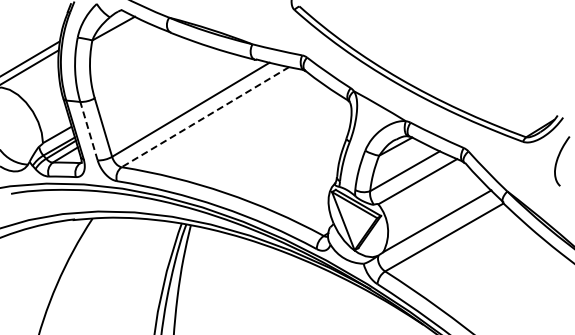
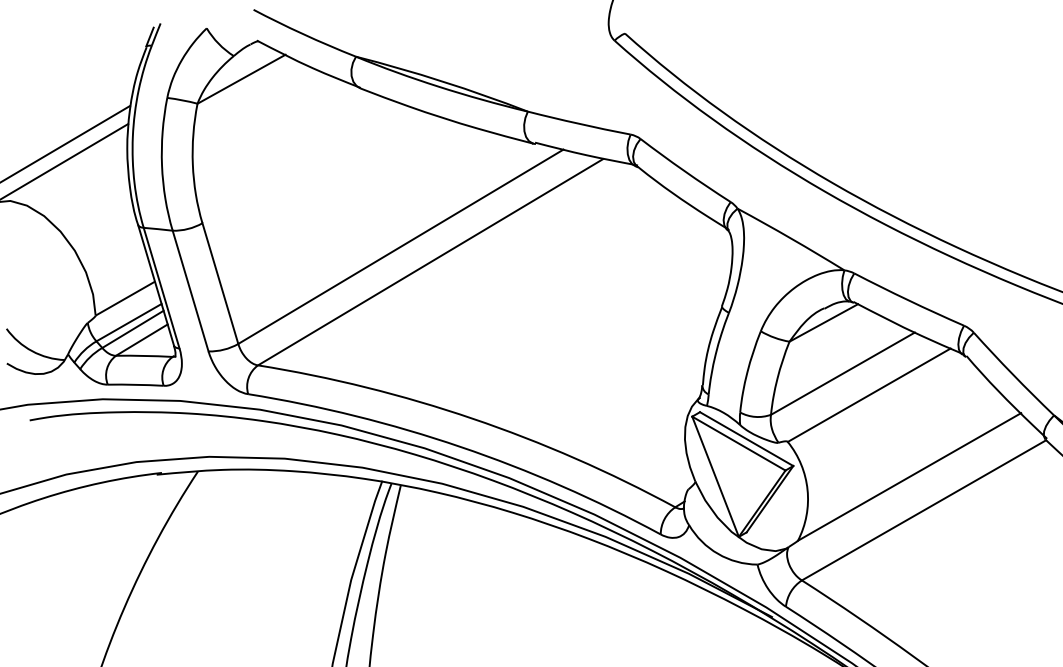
line: (204, 117) -> (428, 262), dashed -> solid
line: (89, 131) -> (191, 291), dashed -> solid

